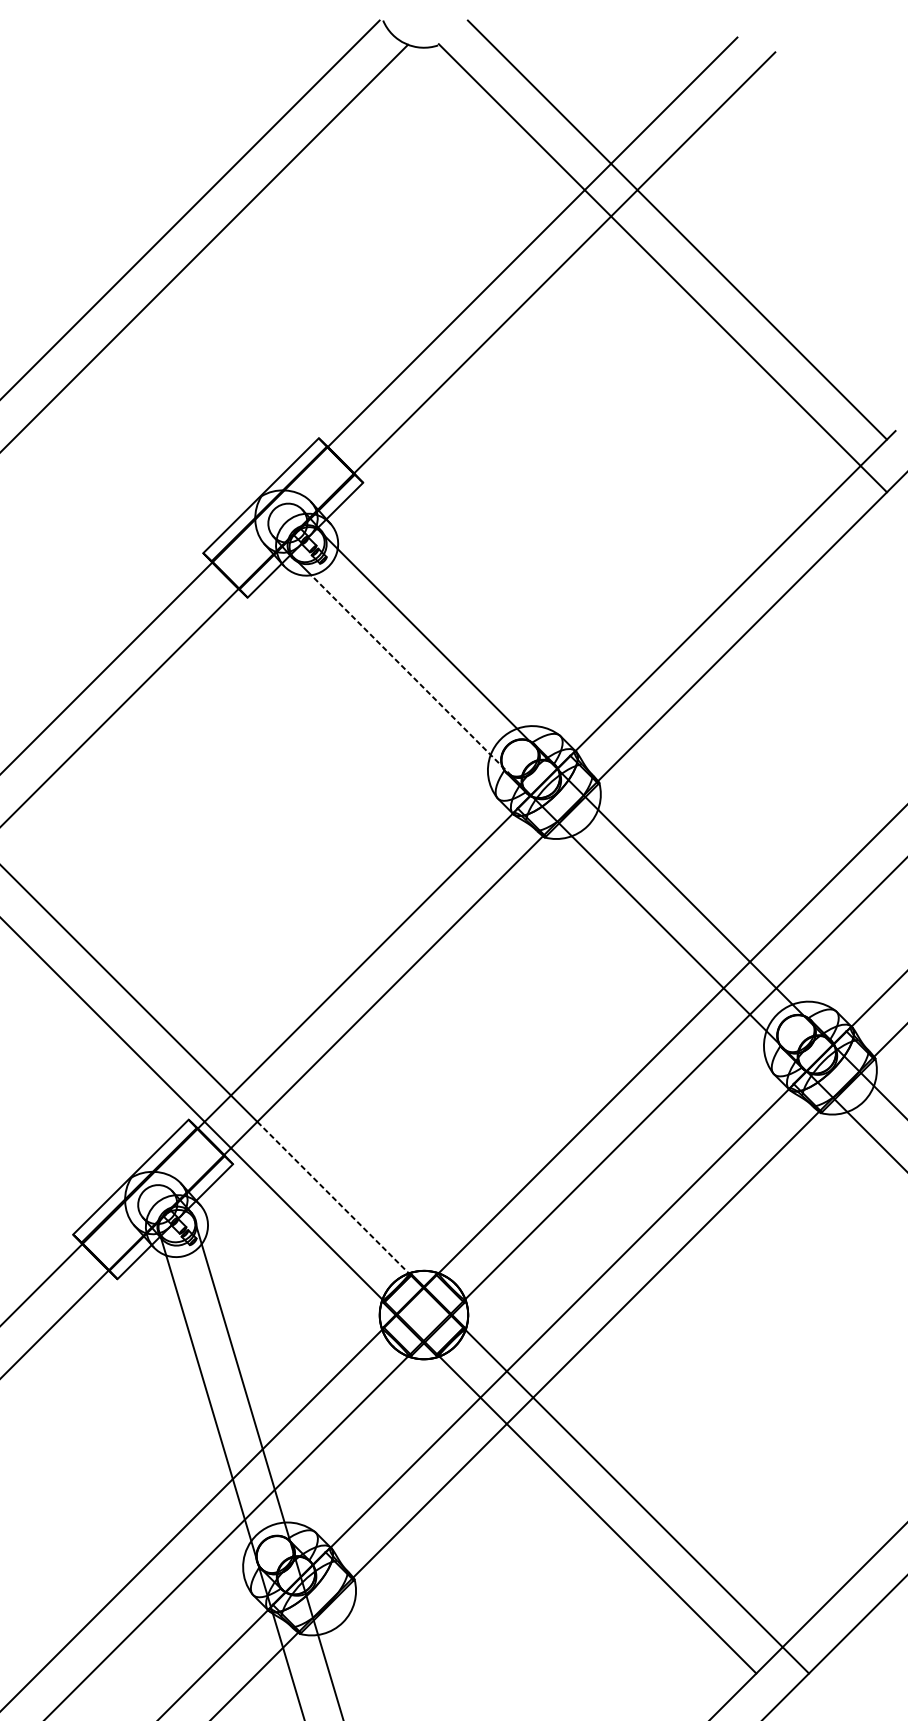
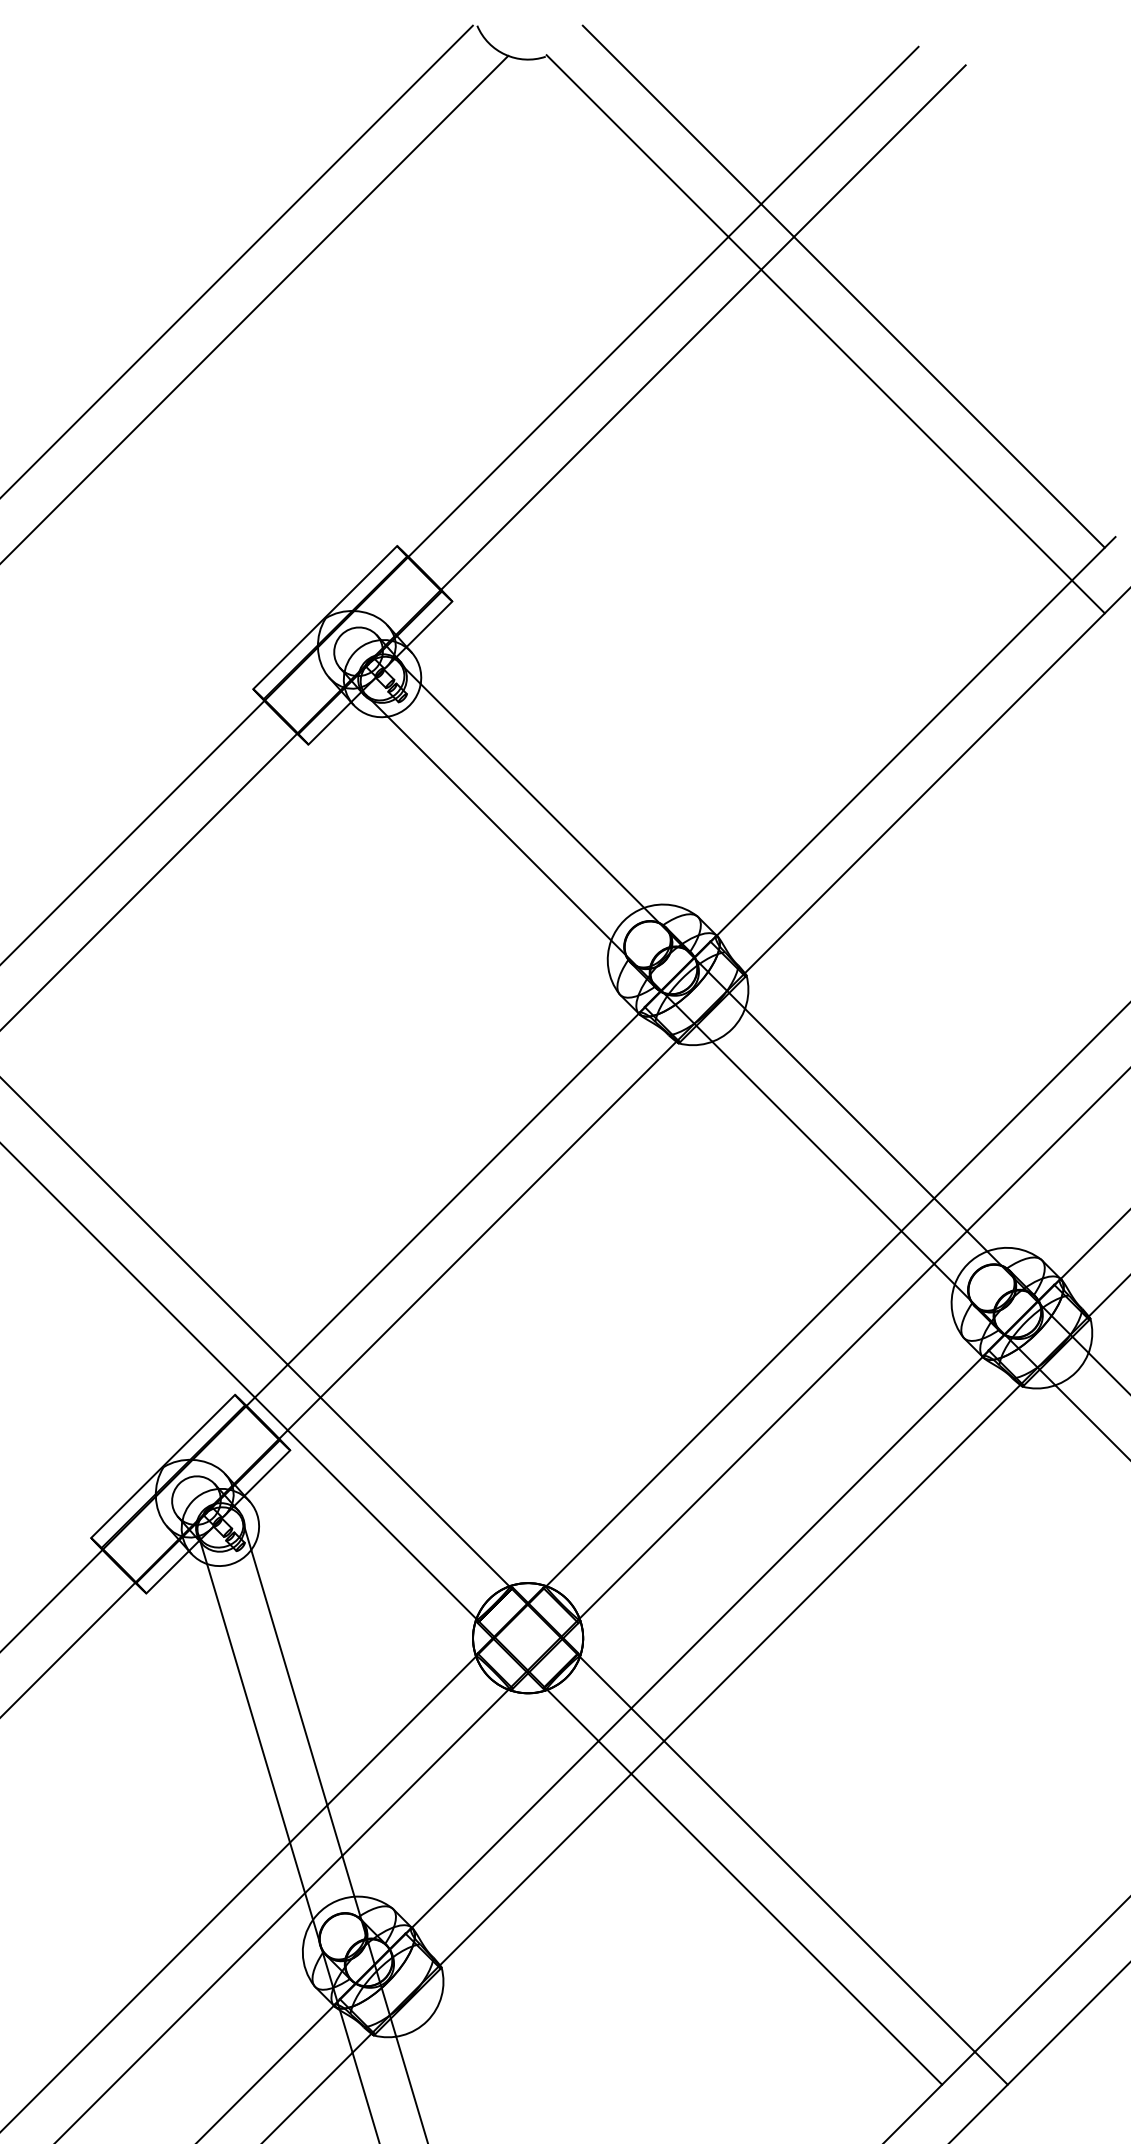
line: (411, 675) -> (512, 841), dashed -> solid
line: (333, 1198) -> (415, 1492), dashed -> solid

